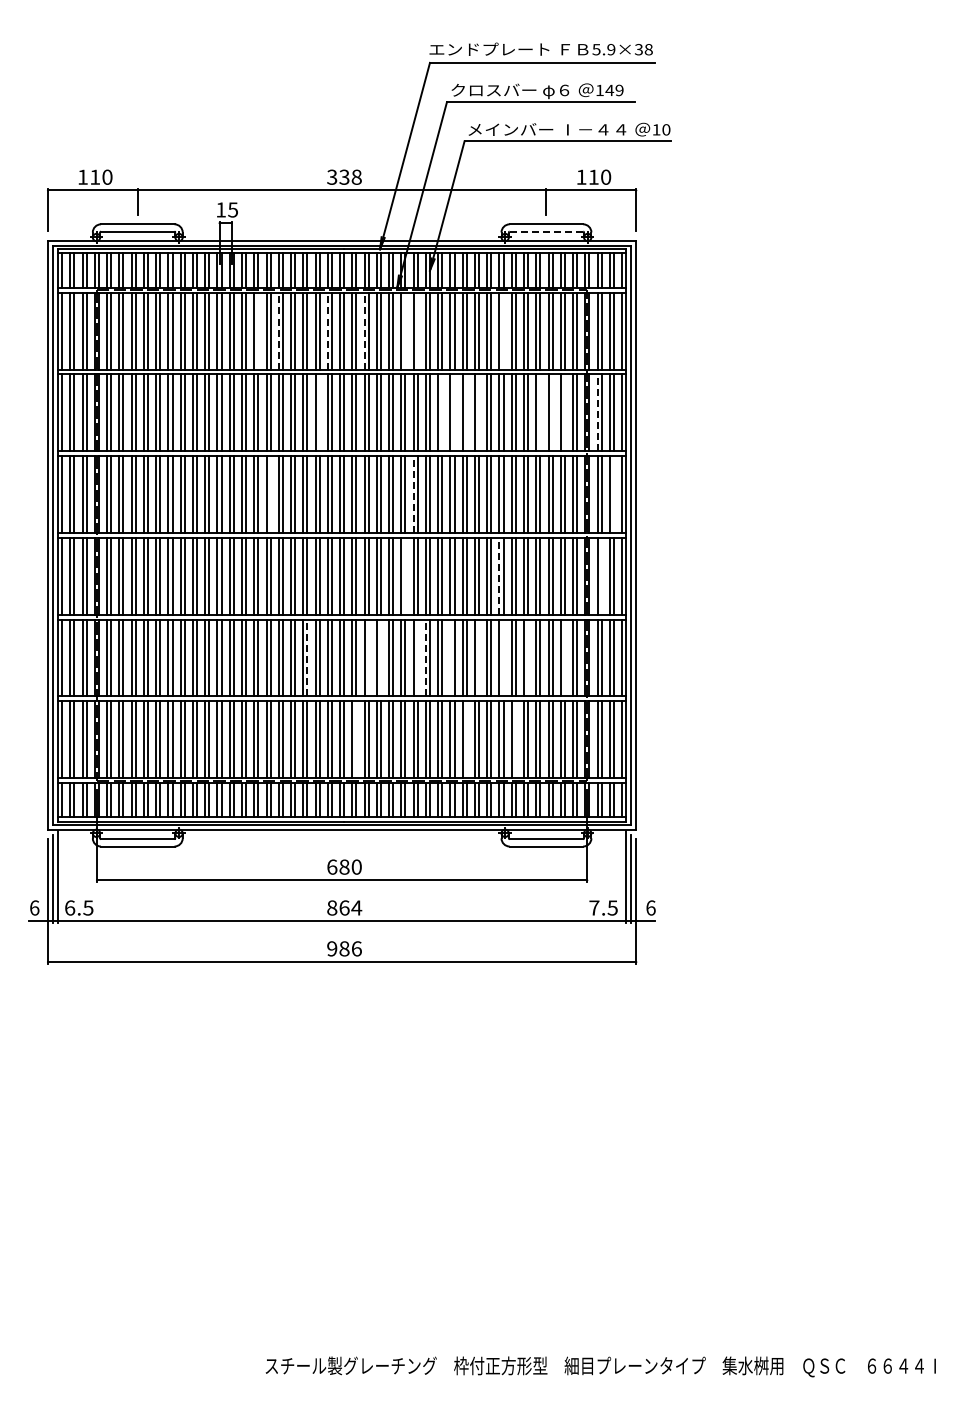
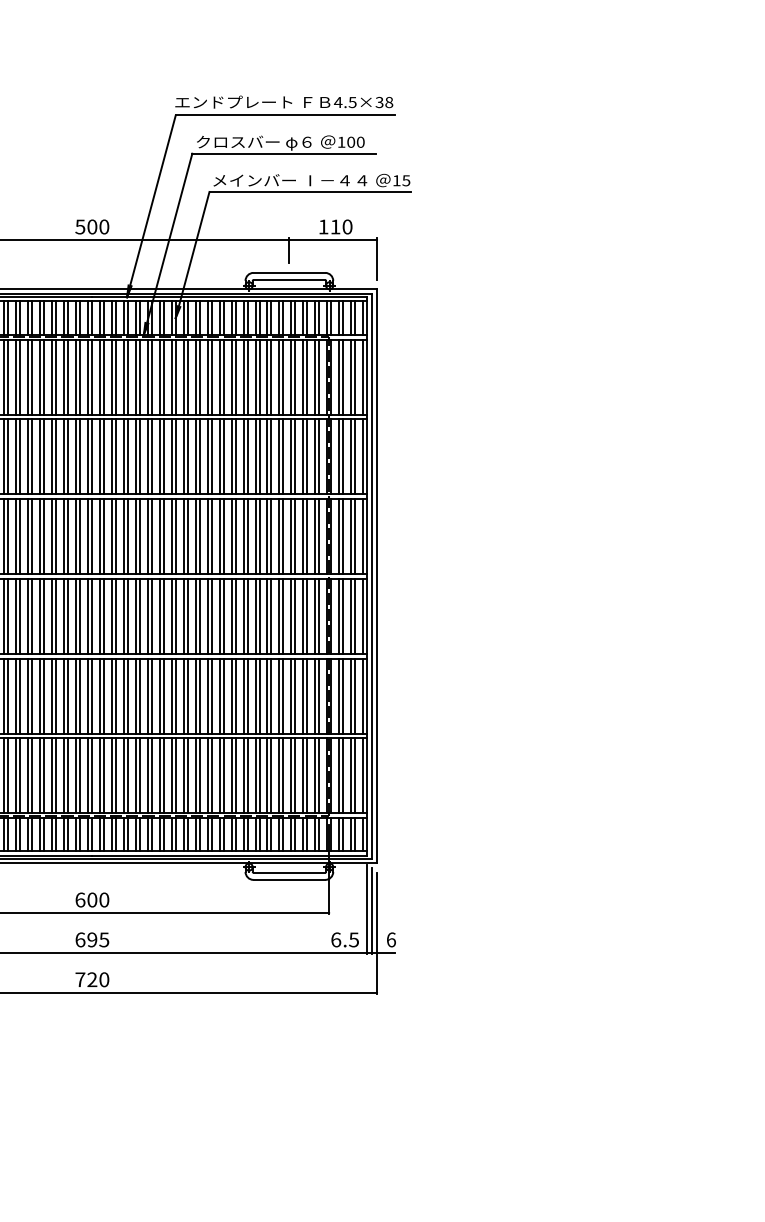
text: (603, 49) -> (345, 102), 5.9×38 -> 4.5×38
text: (614, 90) -> (355, 142), 149 -> 100
text: (666, 129) -> (406, 180), 10 -> 15
text: (344, 176) -> (92, 226), 338 -> 500
line: (546, 231) -> (289, 279), dashed -> solid
line: (258, 330) -> (8, 376), added
line: (278, 330) -> (27, 376), dashed -> solid
line: (327, 330) -> (75, 376), dashed -> solid
line: (364, 330) -> (111, 376), dashed -> solid
line: (405, 330) -> (151, 376), added
line: (417, 330) -> (163, 376), added
line: (503, 330) -> (247, 376), added
line: (319, 412) -> (67, 456), added
line: (442, 412) -> (187, 456), added
line: (454, 412) -> (199, 456), added
line: (466, 412) -> (211, 456), added
line: (479, 412) -> (224, 456), added
line: (540, 412) -> (283, 456), added
line: (552, 412) -> (295, 456), added
line: (564, 412) -> (306, 456), added
line: (597, 412) -> (339, 456), dashed -> solid
line: (270, 494) -> (20, 536), added
line: (413, 494) -> (159, 536), dashed -> solid
line: (613, 494) -> (354, 536), added
line: (405, 575) -> (151, 615), added
line: (499, 575) -> (243, 615), dashed -> solid
line: (601, 575) -> (343, 615), added
line: (307, 657) -> (56, 695), dashed -> solid
line: (368, 657) -> (115, 695), added
line: (380, 657) -> (127, 695), added
line: (417, 657) -> (163, 695), added
line: (425, 657) -> (171, 695), dashed -> solid
line: (450, 657) -> (195, 695), added
line: (479, 657) -> (224, 695), added
line: (503, 657) -> (247, 695), added
line: (528, 657) -> (271, 695), added
line: (564, 657) -> (306, 695), added
line: (356, 739) -> (104, 775), added
line: (466, 739) -> (211, 775), added
line: (515, 739) -> (259, 775), added
text: (344, 867) -> (92, 900), 680 -> 600
text: (344, 907) -> (92, 939), 864 -> 695
text: (594, 907) -> (336, 939), 7.5 -> 6.5
text: (344, 948) -> (92, 979), 986 -> 720

